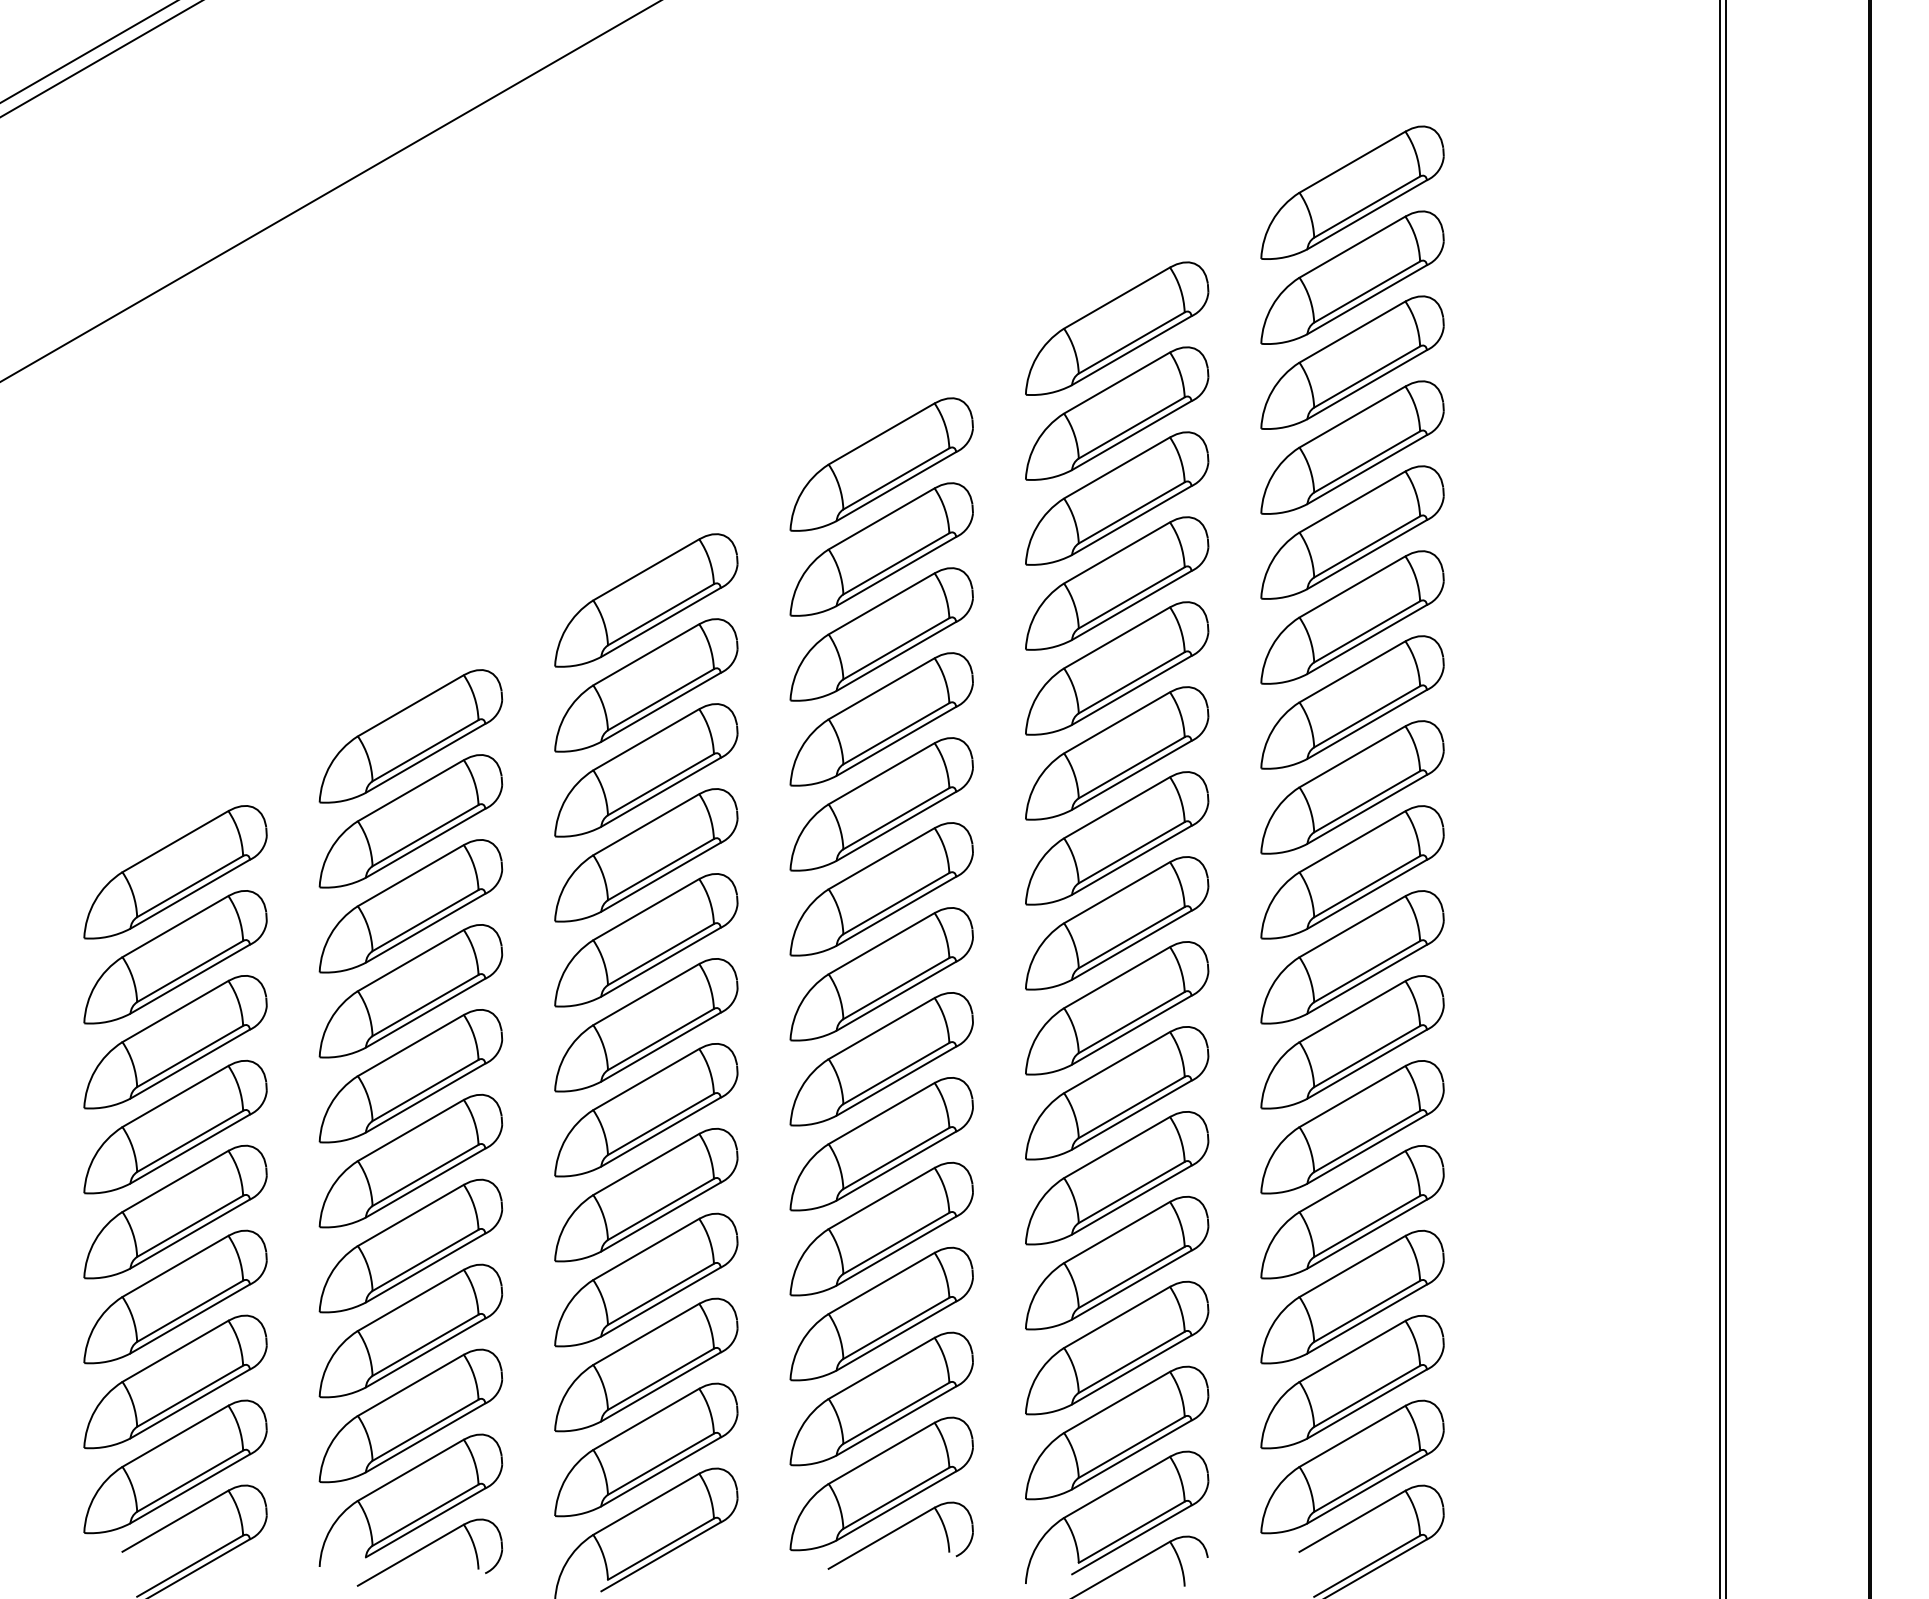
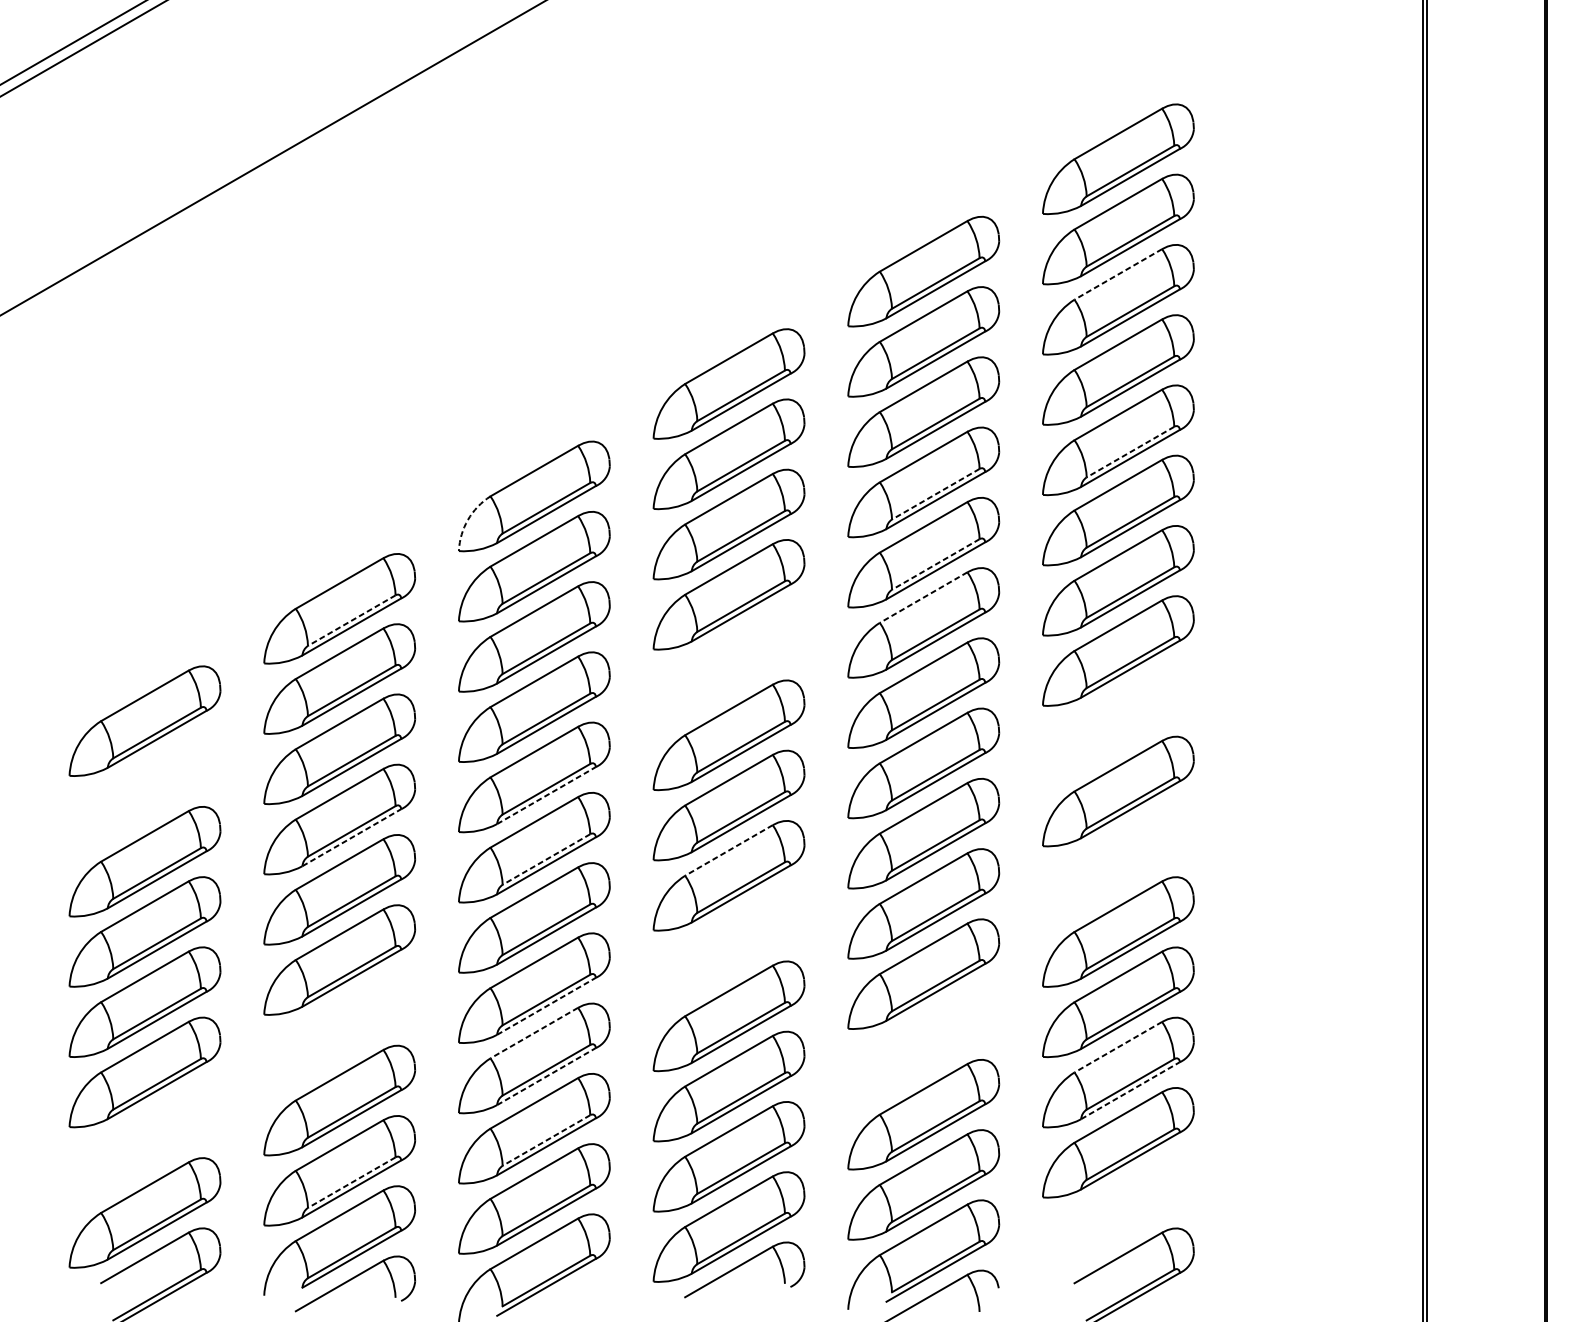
line: (1352, 332) -> (1118, 274), solid -> dashed
line: (1366, 547) -> (1129, 452), solid -> dashed
line: (1131, 598) -> (935, 494), solid -> dashed
arc: (566, 628) -> (468, 519), solid -> dashed
line: (1131, 683) -> (935, 565), solid -> dashed
line: (1116, 723) -> (923, 598), solid -> dashed
line: (425, 750) -> (351, 620), solid -> dashed
part: (881, 804) -> (728, 665), removed
part: (1352, 872) -> (1118, 721), removed
part: (175, 957) -> (144, 791), removed
line: (660, 962) -> (546, 795), solid -> dashed
line: (425, 1013) -> (351, 837), solid -> dashed
line: (881, 1028) -> (728, 850), solid -> dashed
line: (660, 1039) -> (546, 859), solid -> dashed
part: (1352, 1042) -> (1118, 861), removed
part: (881, 1144) -> (728, 946), removed
line: (660, 1217) -> (546, 1006), solid -> dashed
part: (410, 1245) -> (339, 1029), removed
line: (645, 1249) -> (533, 1033), solid -> dashed
part: (1117, 1262) -> (924, 1043), removed
line: (1352, 1266) -> (1118, 1047), solid -> dashed
line: (660, 1302) -> (546, 1076), solid -> dashed
line: (1367, 1319) -> (1130, 1091), solid -> dashed
line: (660, 1379) -> (546, 1140), solid -> dashed
part: (175, 1381) -> (144, 1142), removed
line: (425, 1430) -> (351, 1182), solid -> dashed
part: (1352, 1466) -> (1118, 1212), removed

